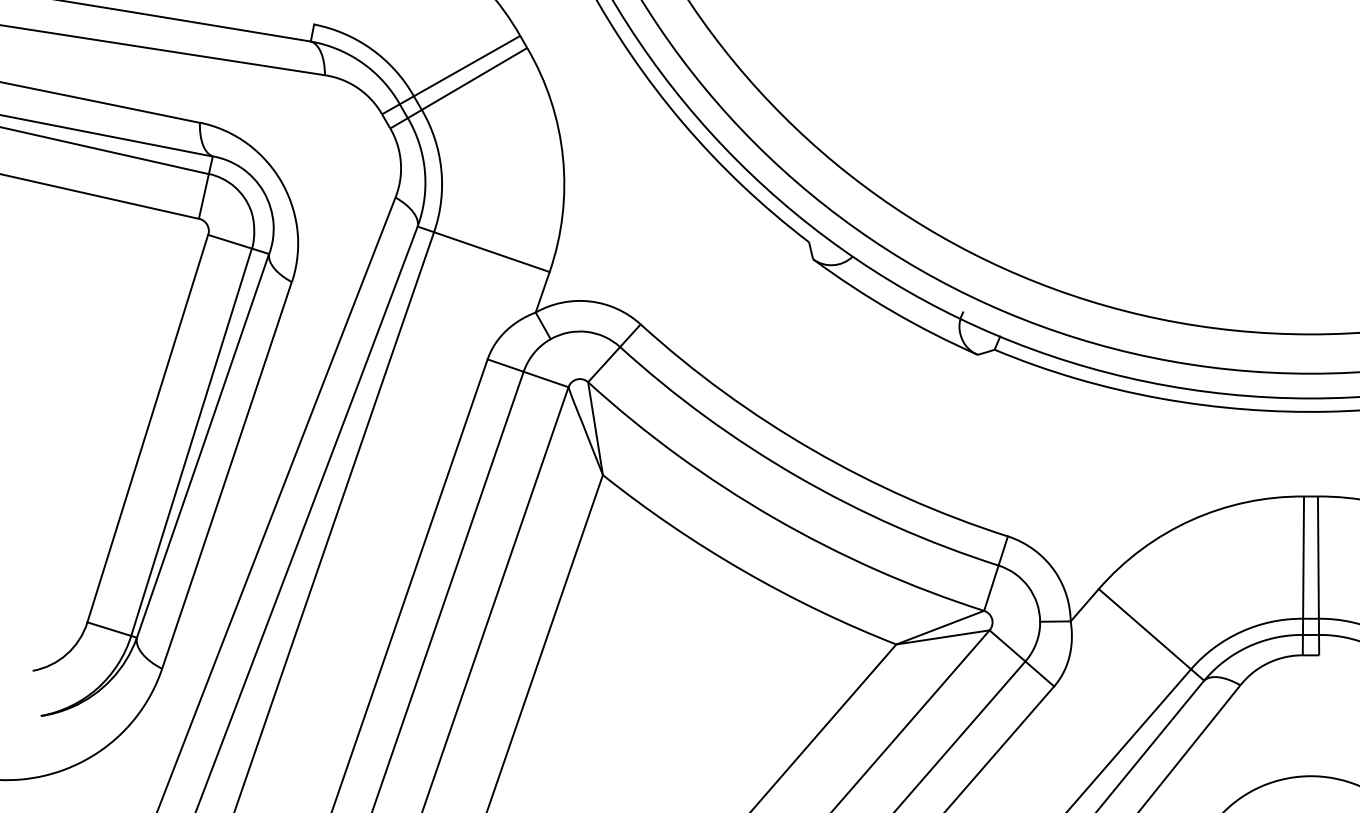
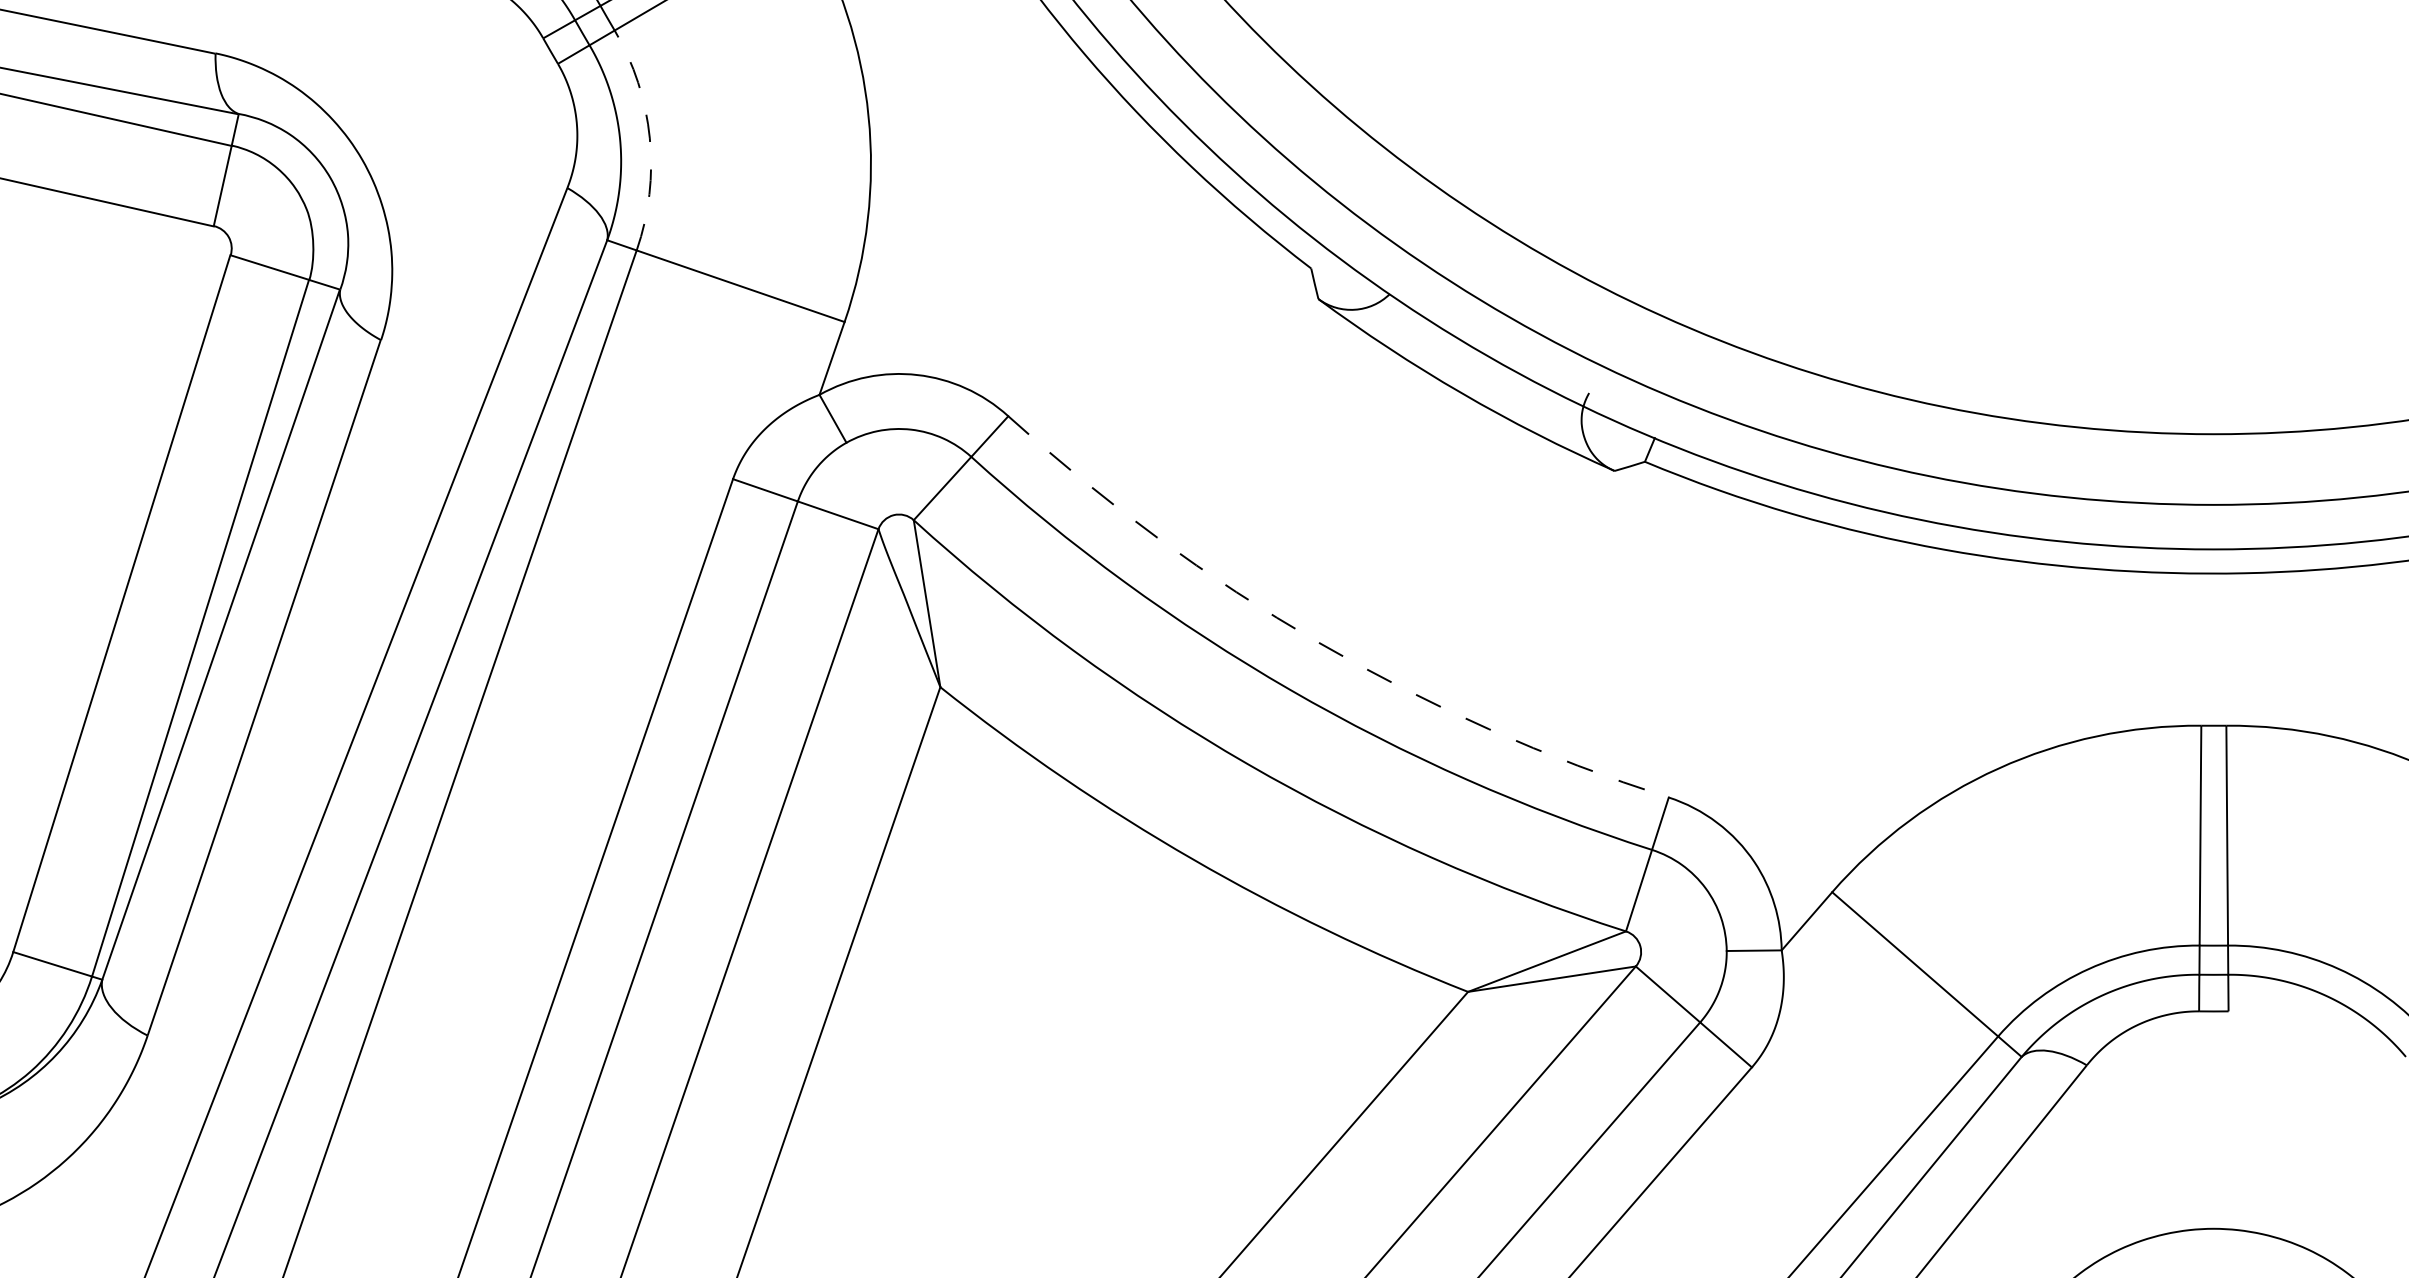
arc: (441, 169) -> (650, 137), solid -> dashed
arc: (812, 450) -> (1317, 642), solid -> dashed

